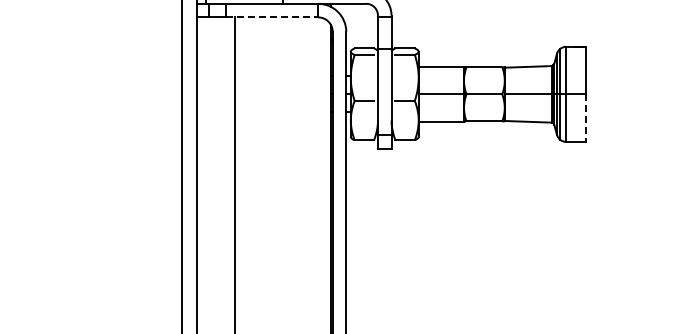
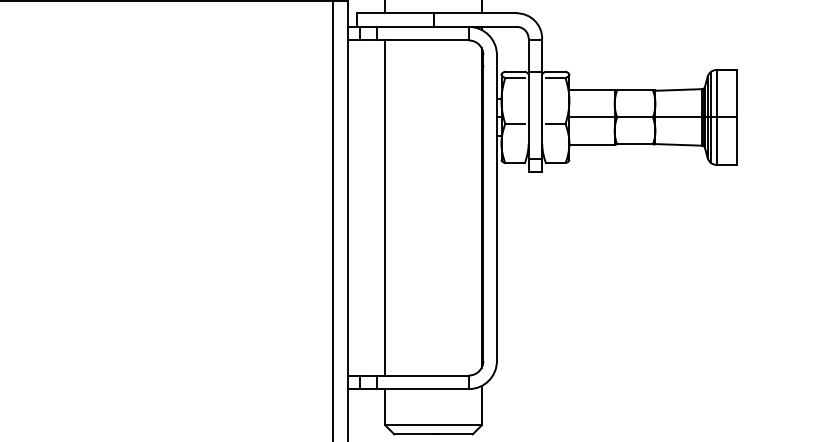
line: (271, 17) -> (422, 40), dashed -> solid
line: (585, 118) -> (736, 141), dashed -> solid

